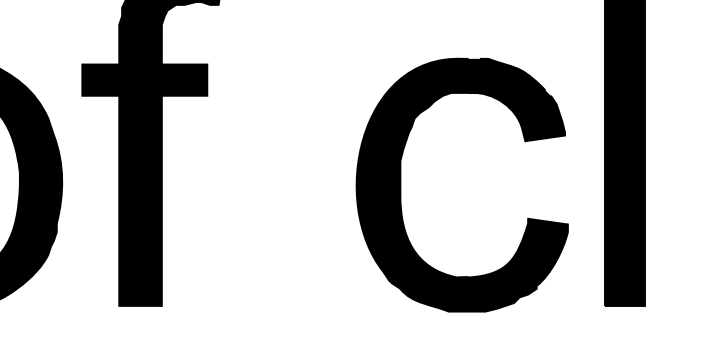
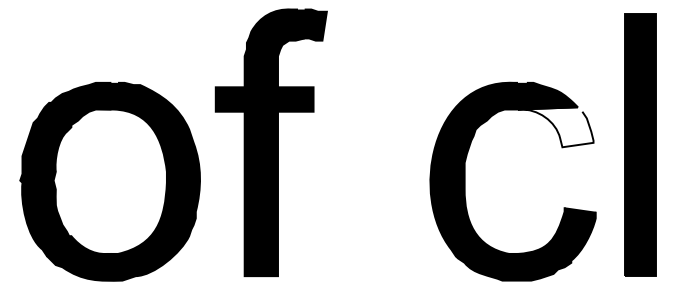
fill: (516, 115) -> (555, 127), removed

